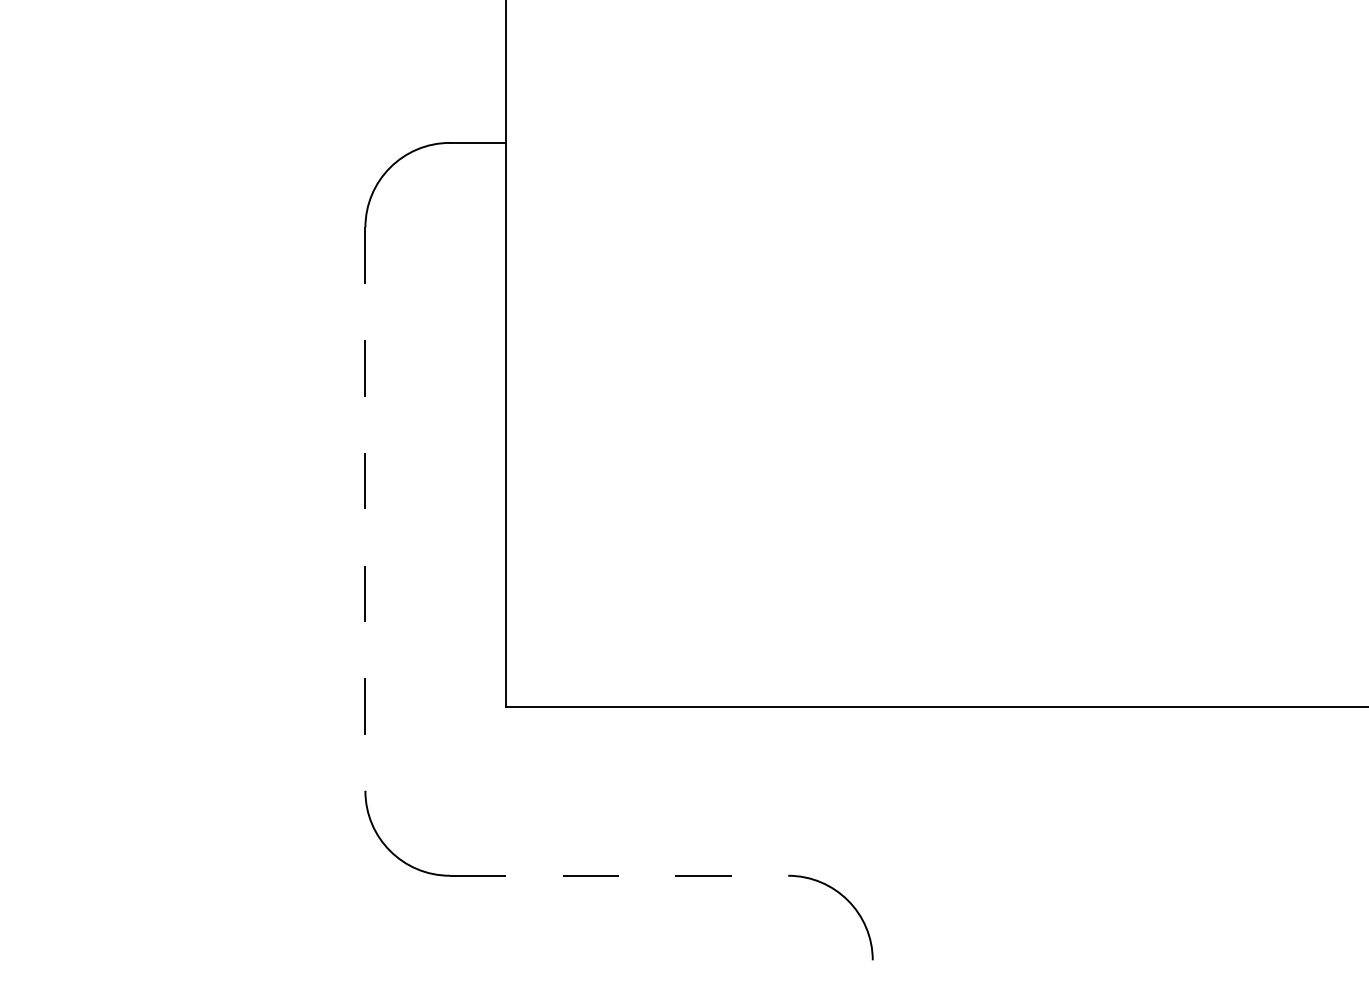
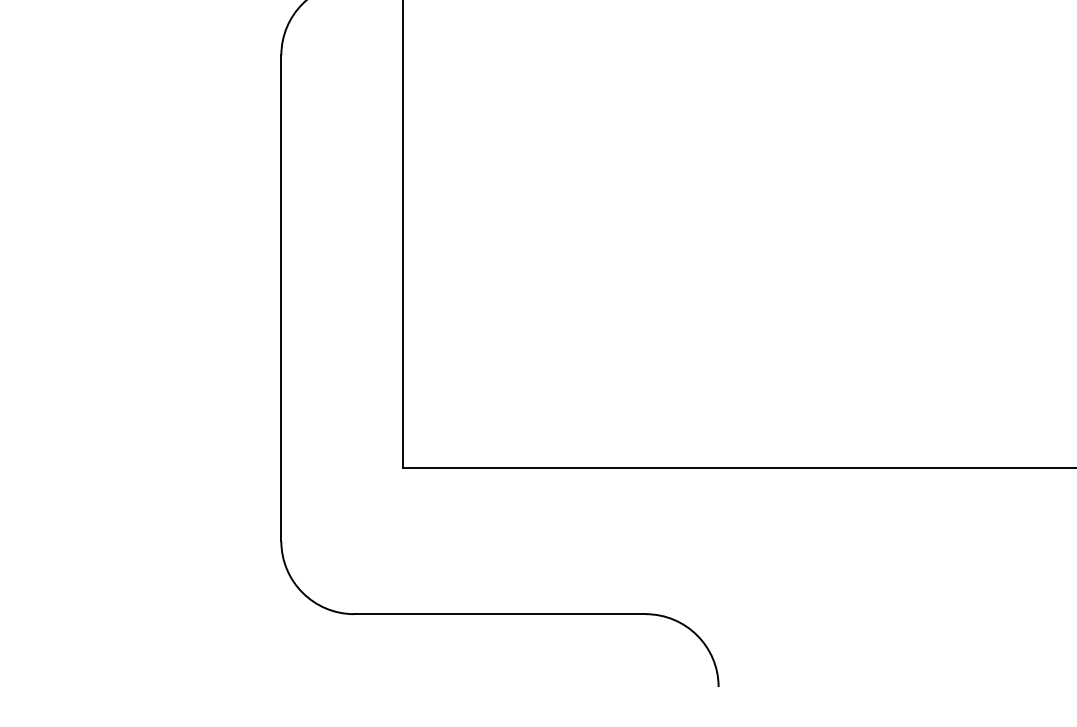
line: (365, 509) -> (281, 298), dashed -> solid
line: (619, 875) -> (500, 613), dashed -> solid

